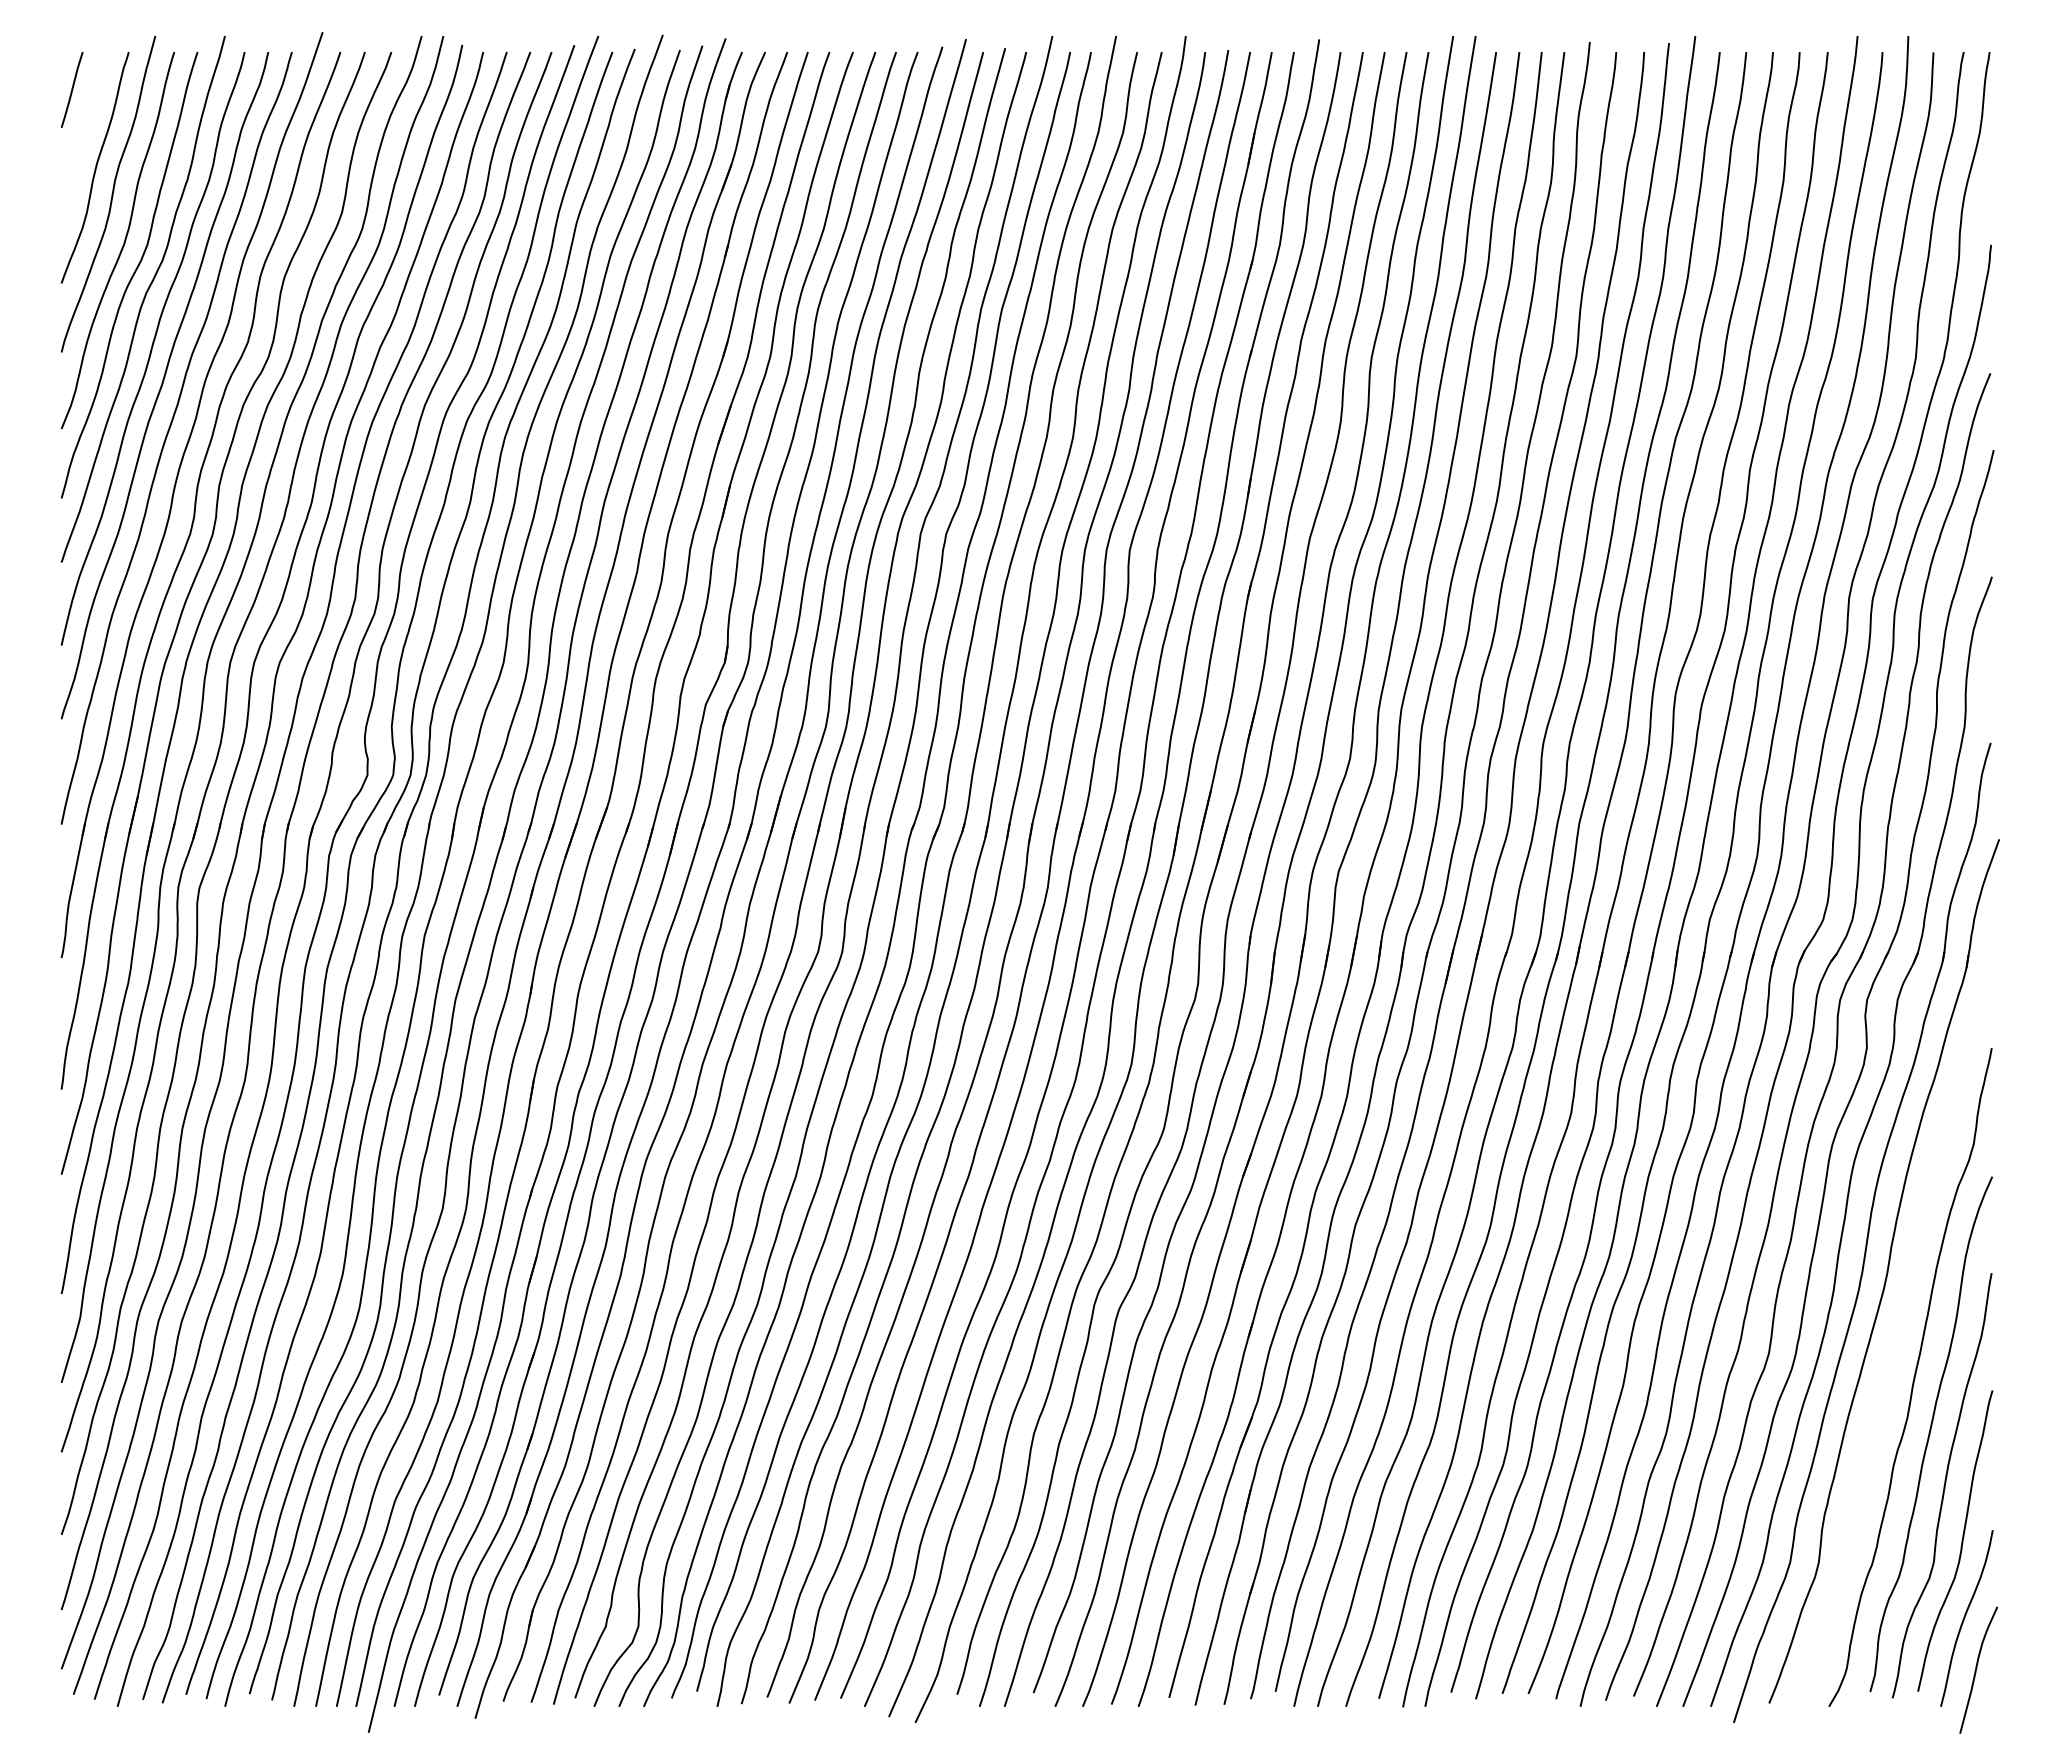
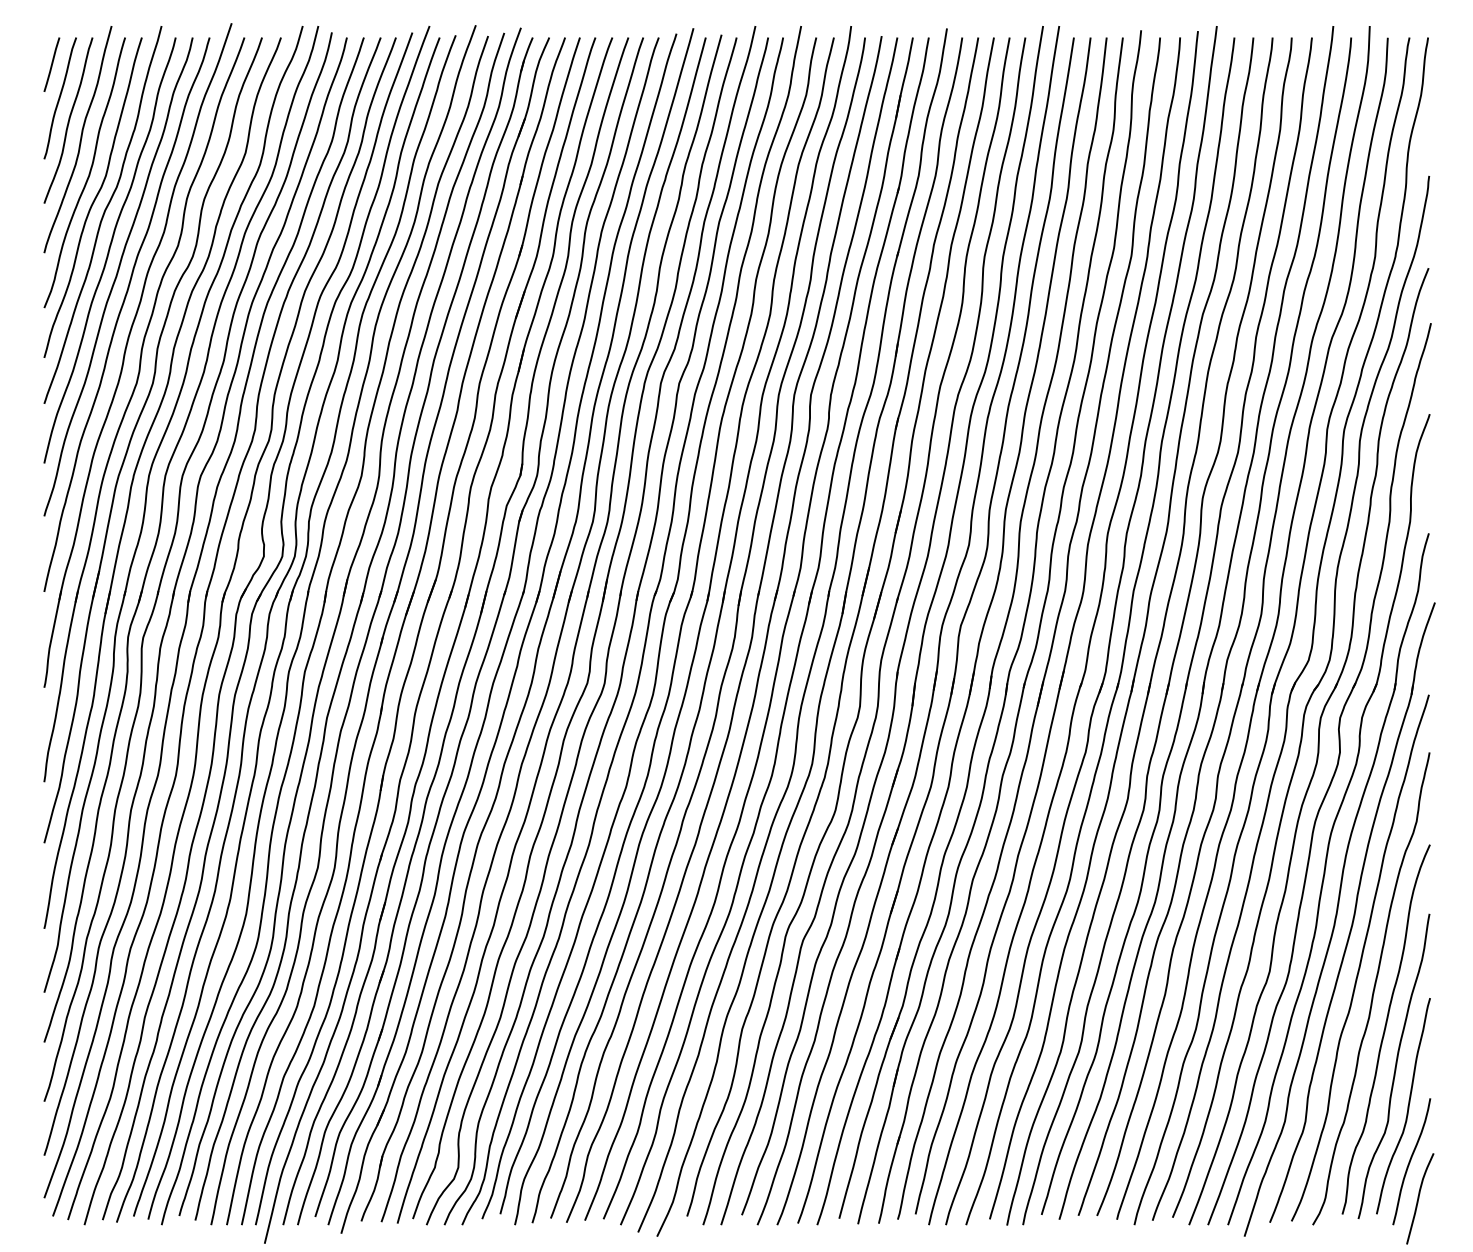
curve: (83, 136) -> (60, 98), added
curve: (1896, 1334) -> (1361, 957), added

